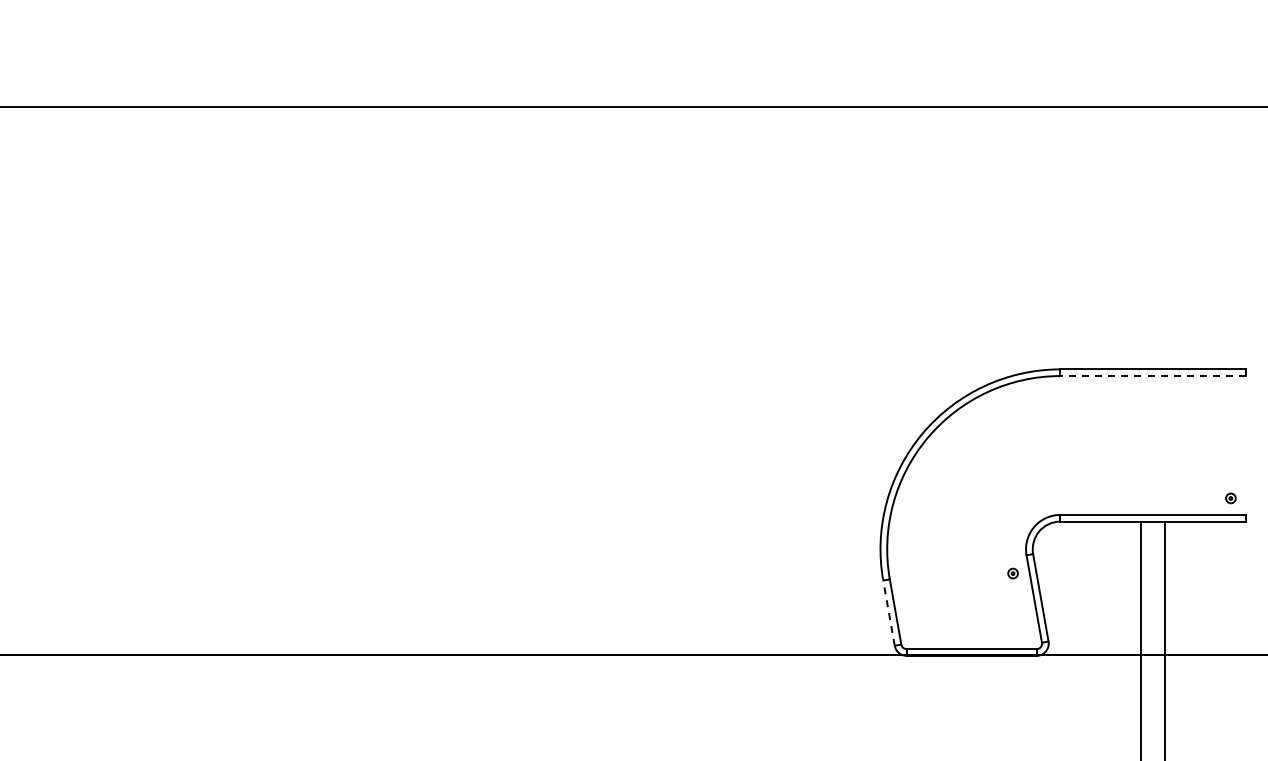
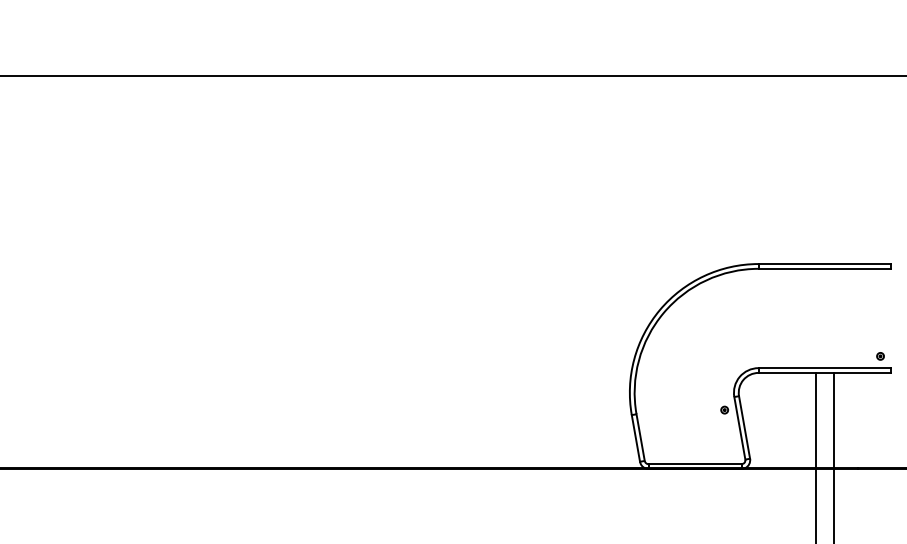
line: (1153, 376) -> (825, 269), dashed -> solid
line: (888, 612) -> (635, 437), dashed -> solid

